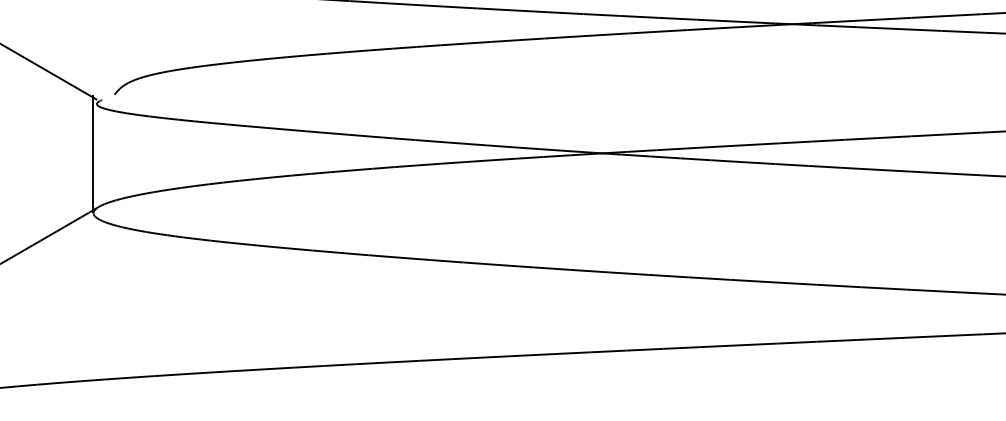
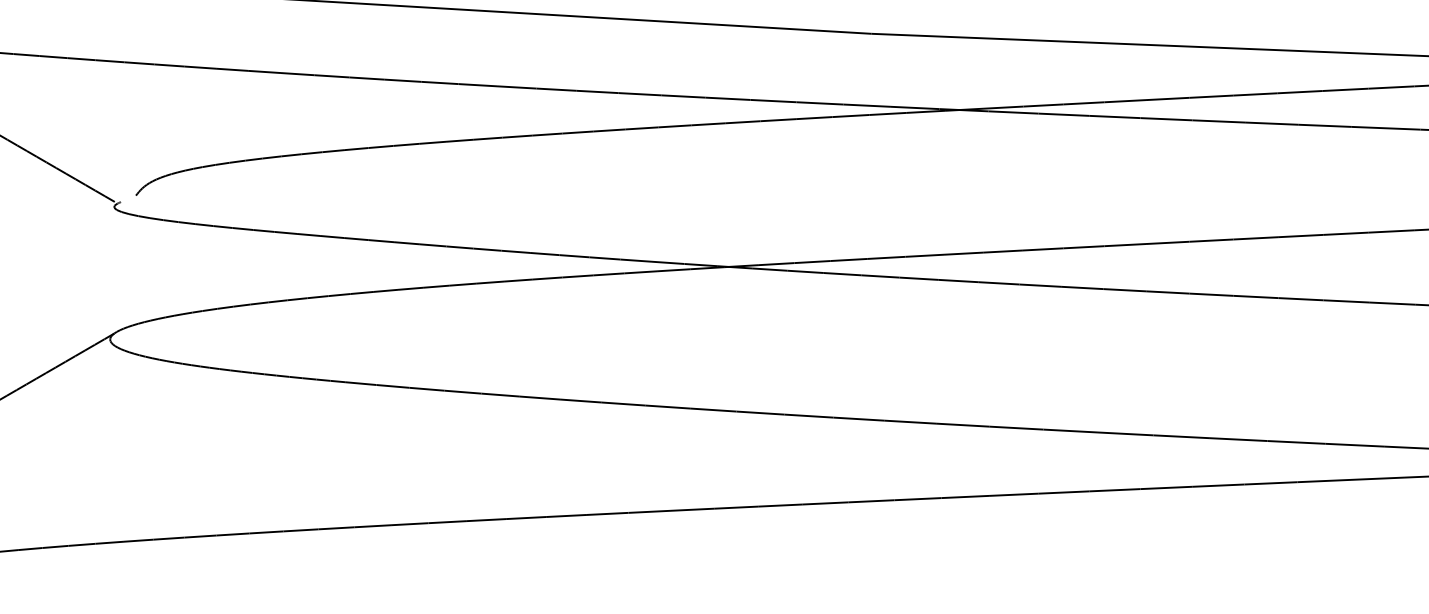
line: (93, 153) -> (110, 267), removed

